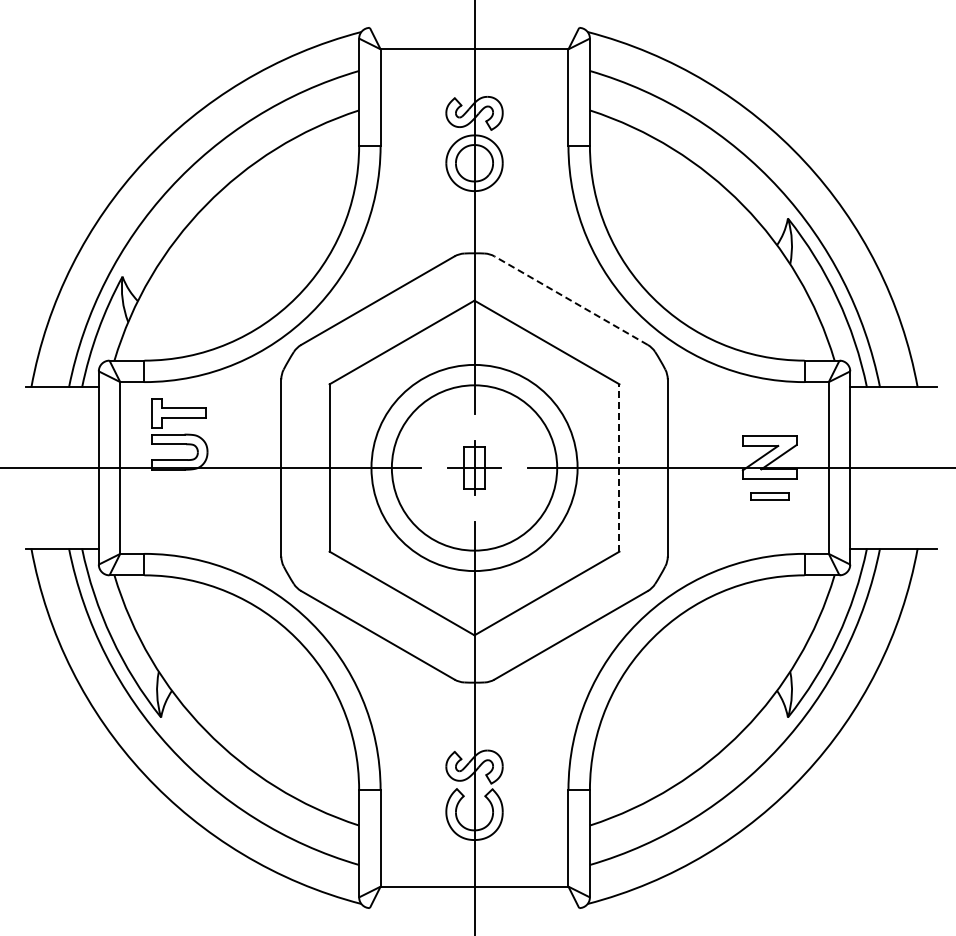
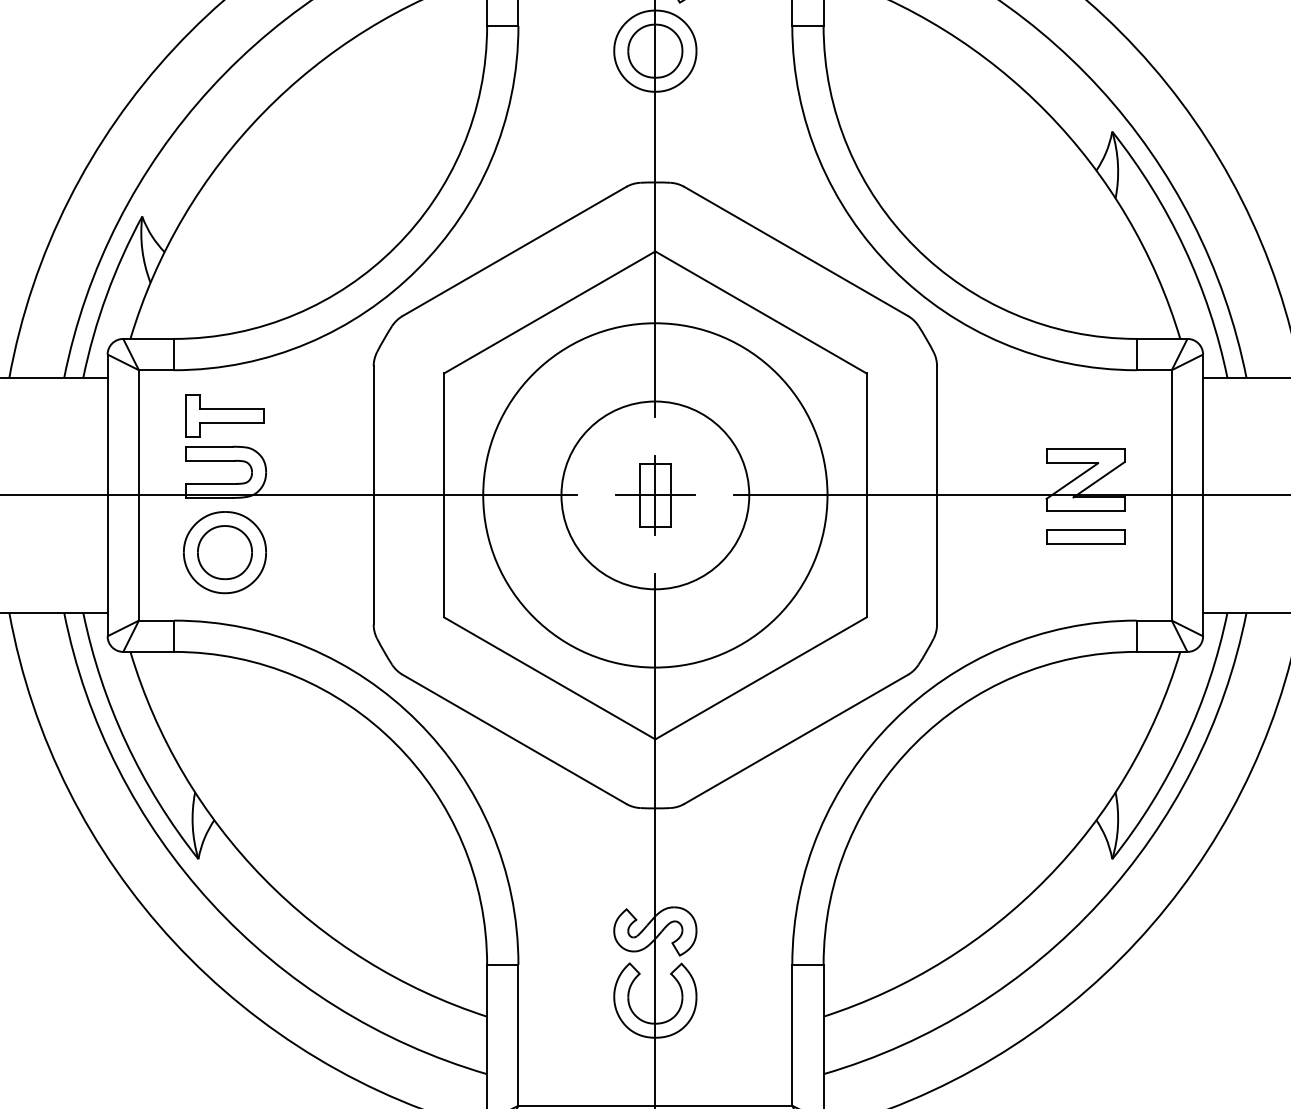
line: (571, 300) -> (796, 251), dashed -> solid
circle: (474, 467) -> (655, 494), size x0.62
circle: (474, 467) -> (655, 494), size x1.43
line: (619, 467) -> (866, 494), dashed -> solid
part: (769, 495) -> (1085, 535), size x1.43
part: (179, 506) -> (225, 551), added

